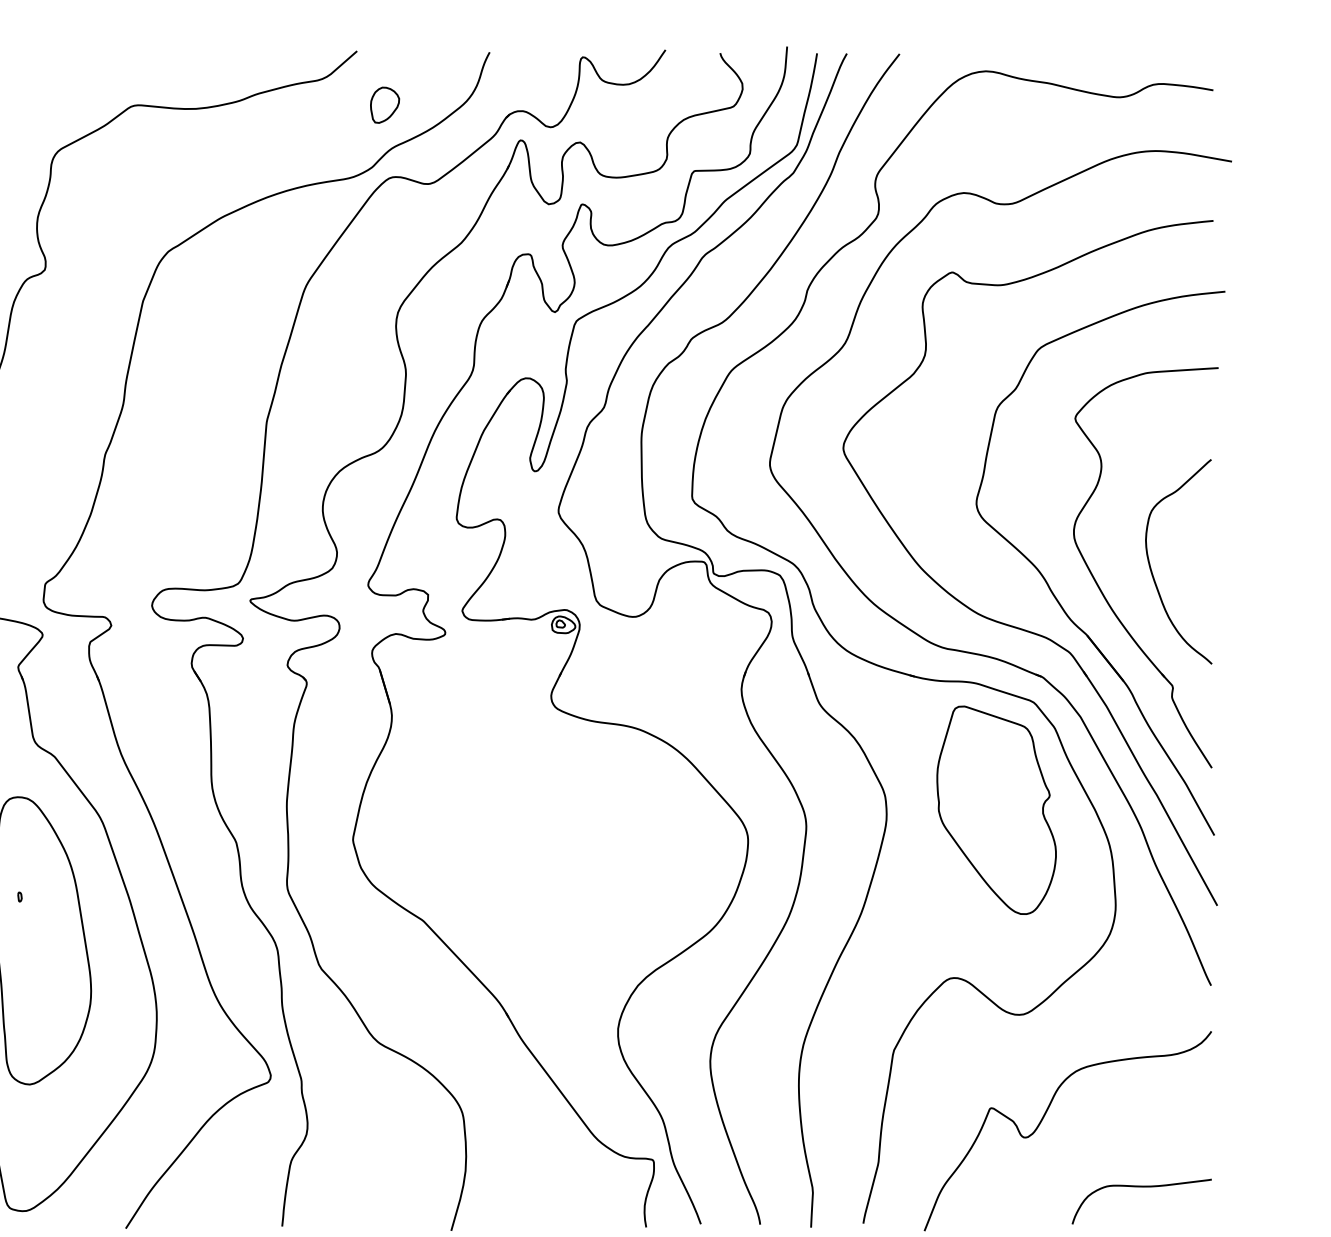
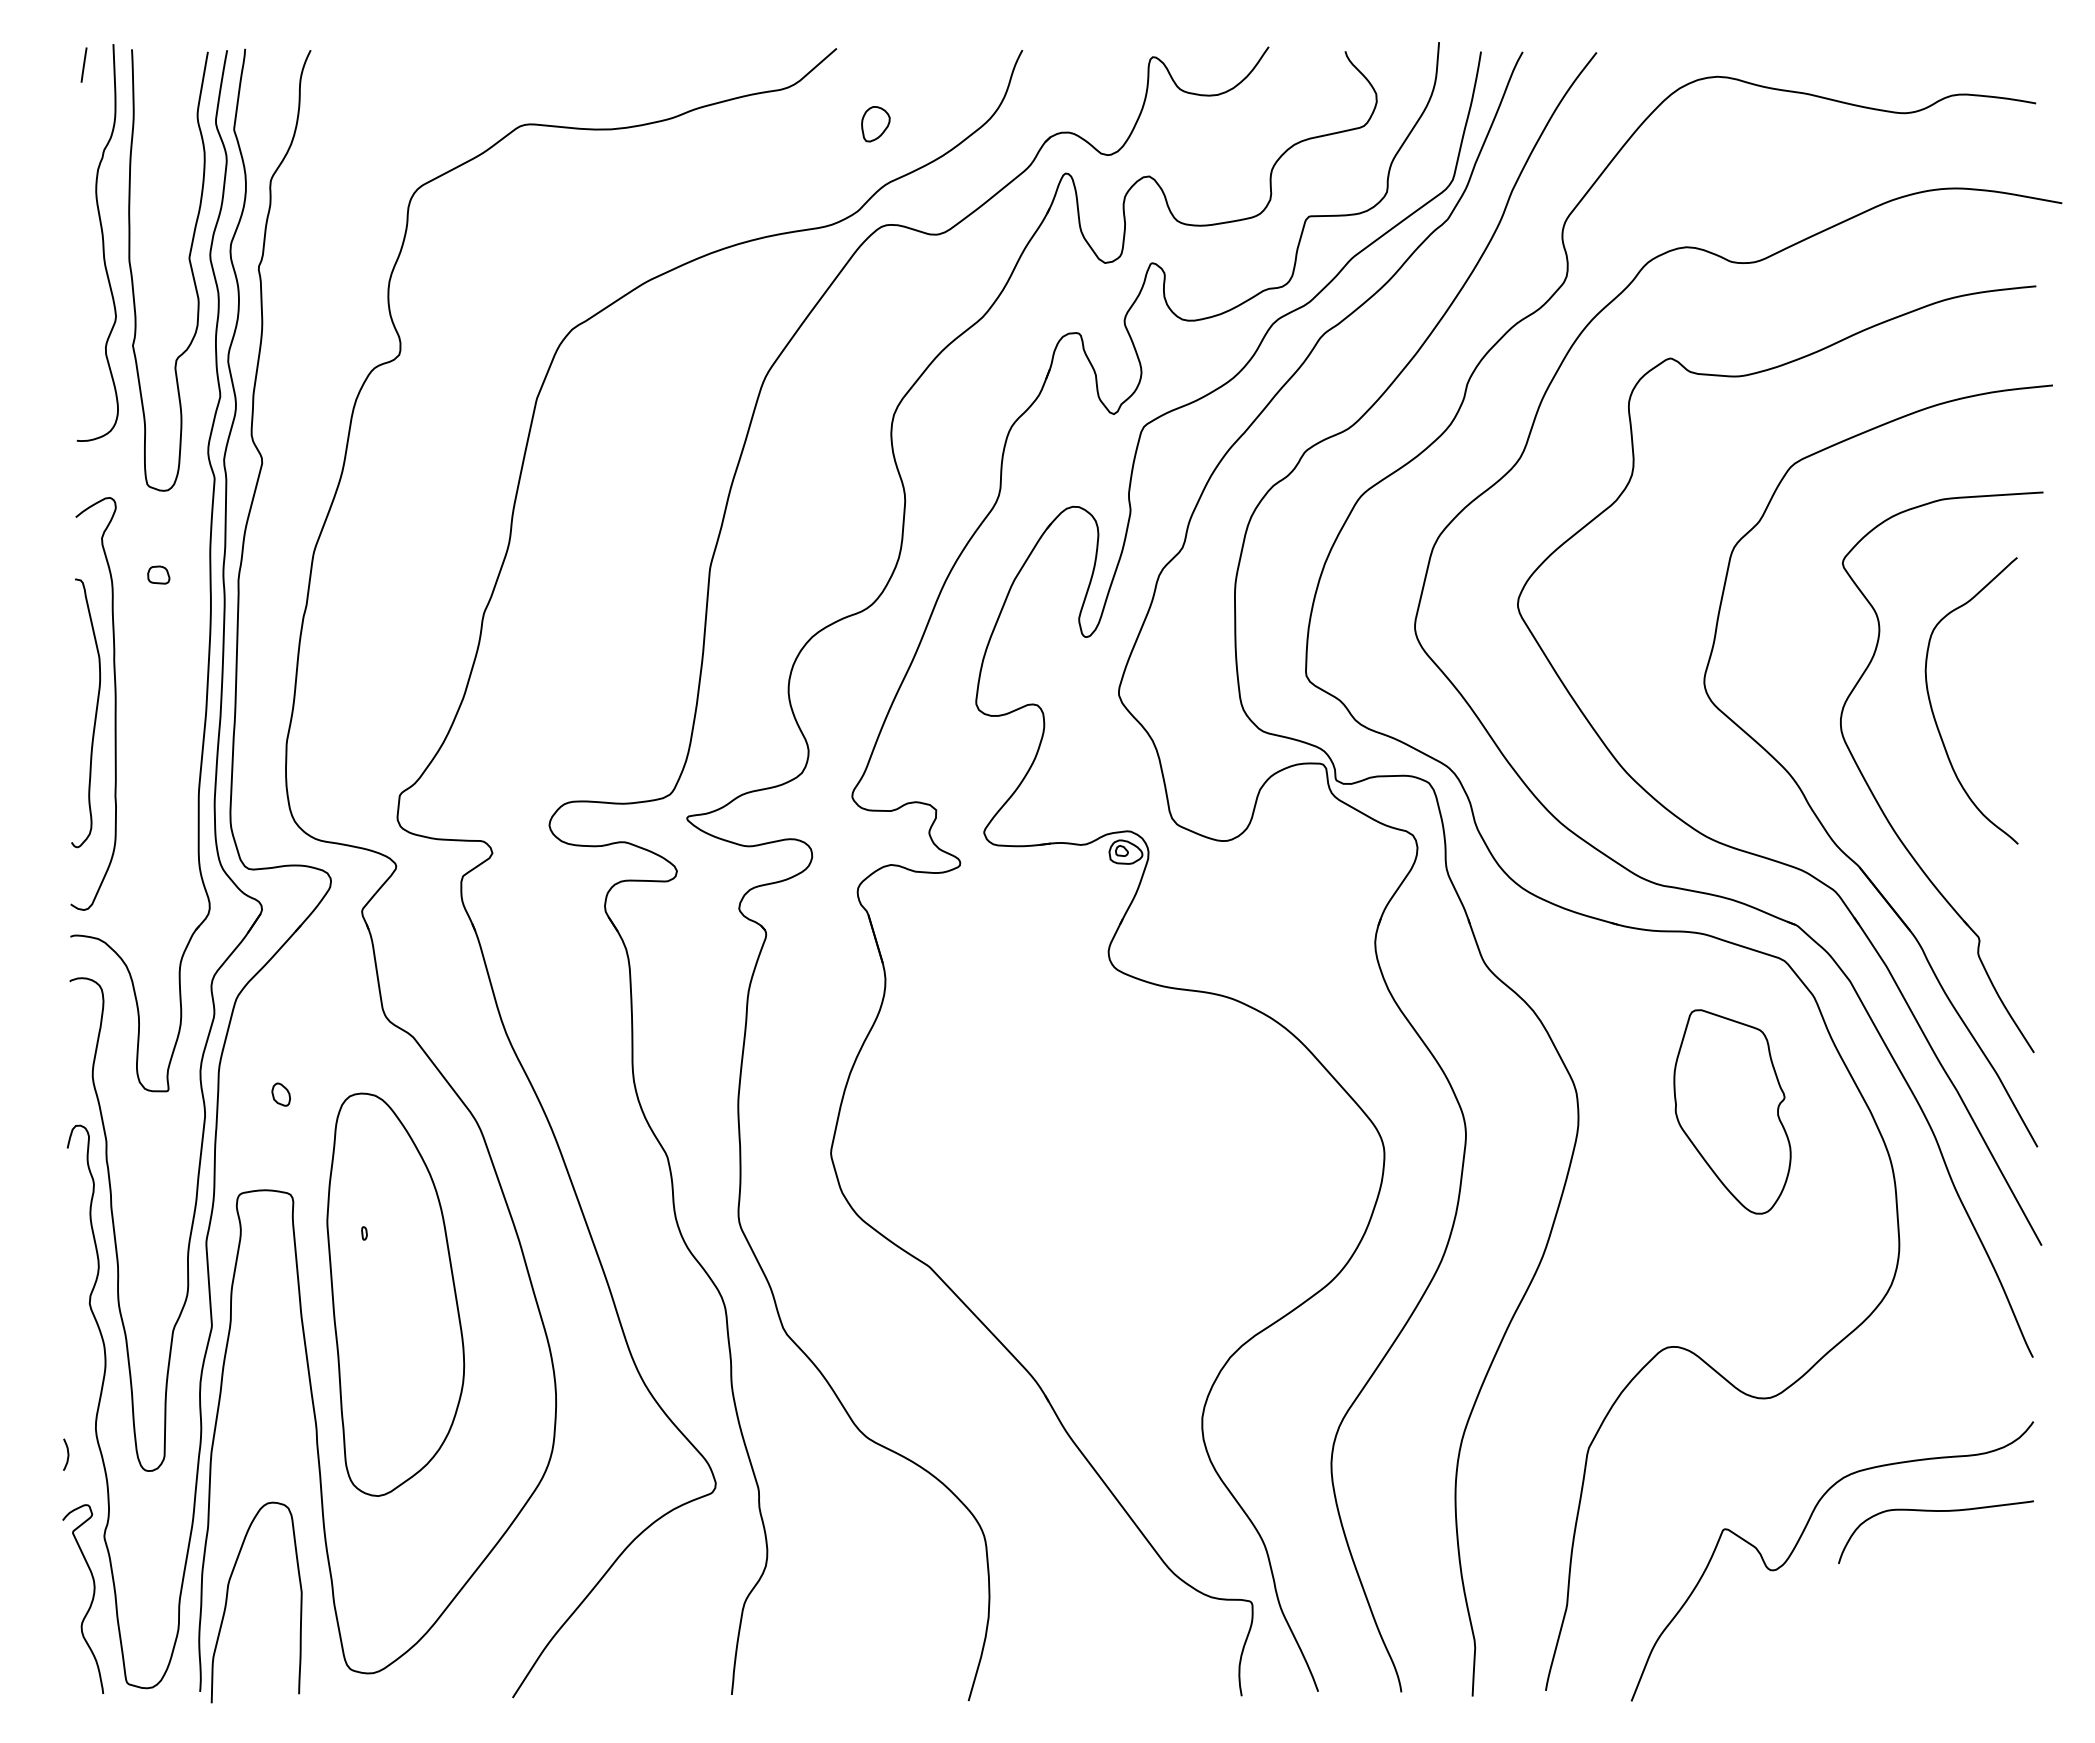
part: (384, 104) -> (875, 123), size x0.7
curve: (1151, 568) -> (1933, 710), moved
part: (996, 810) -> (1732, 1111), size x0.7
curve: (1141, 1186) -> (1935, 1511), moved

